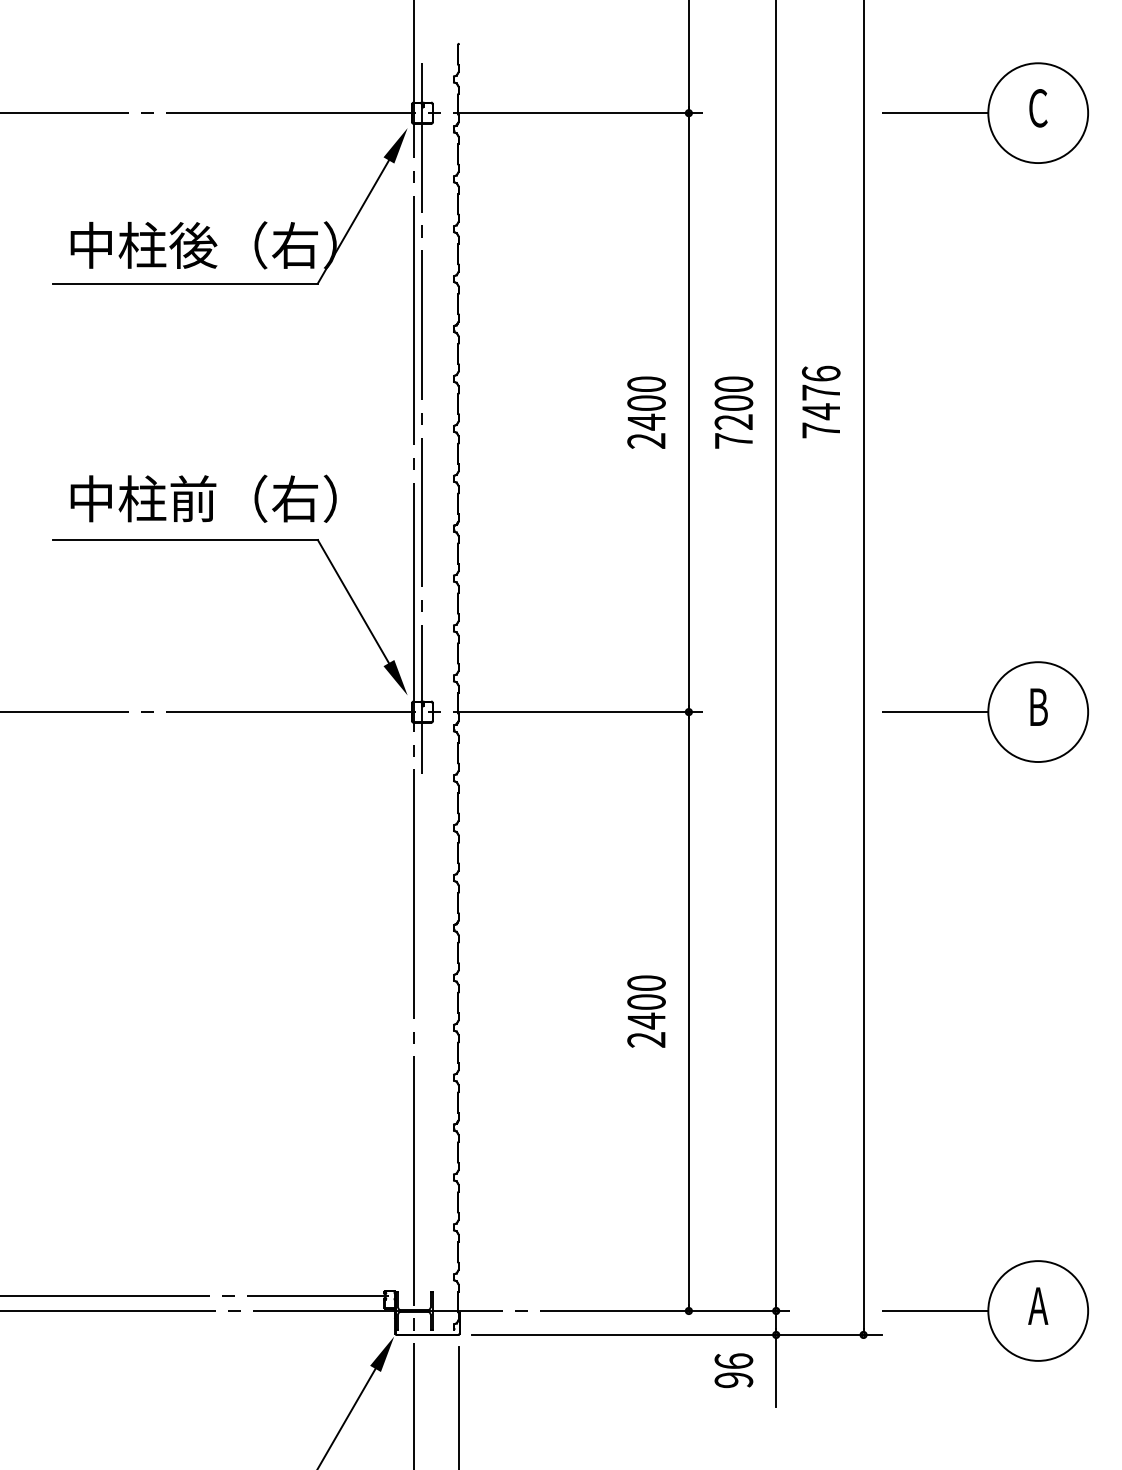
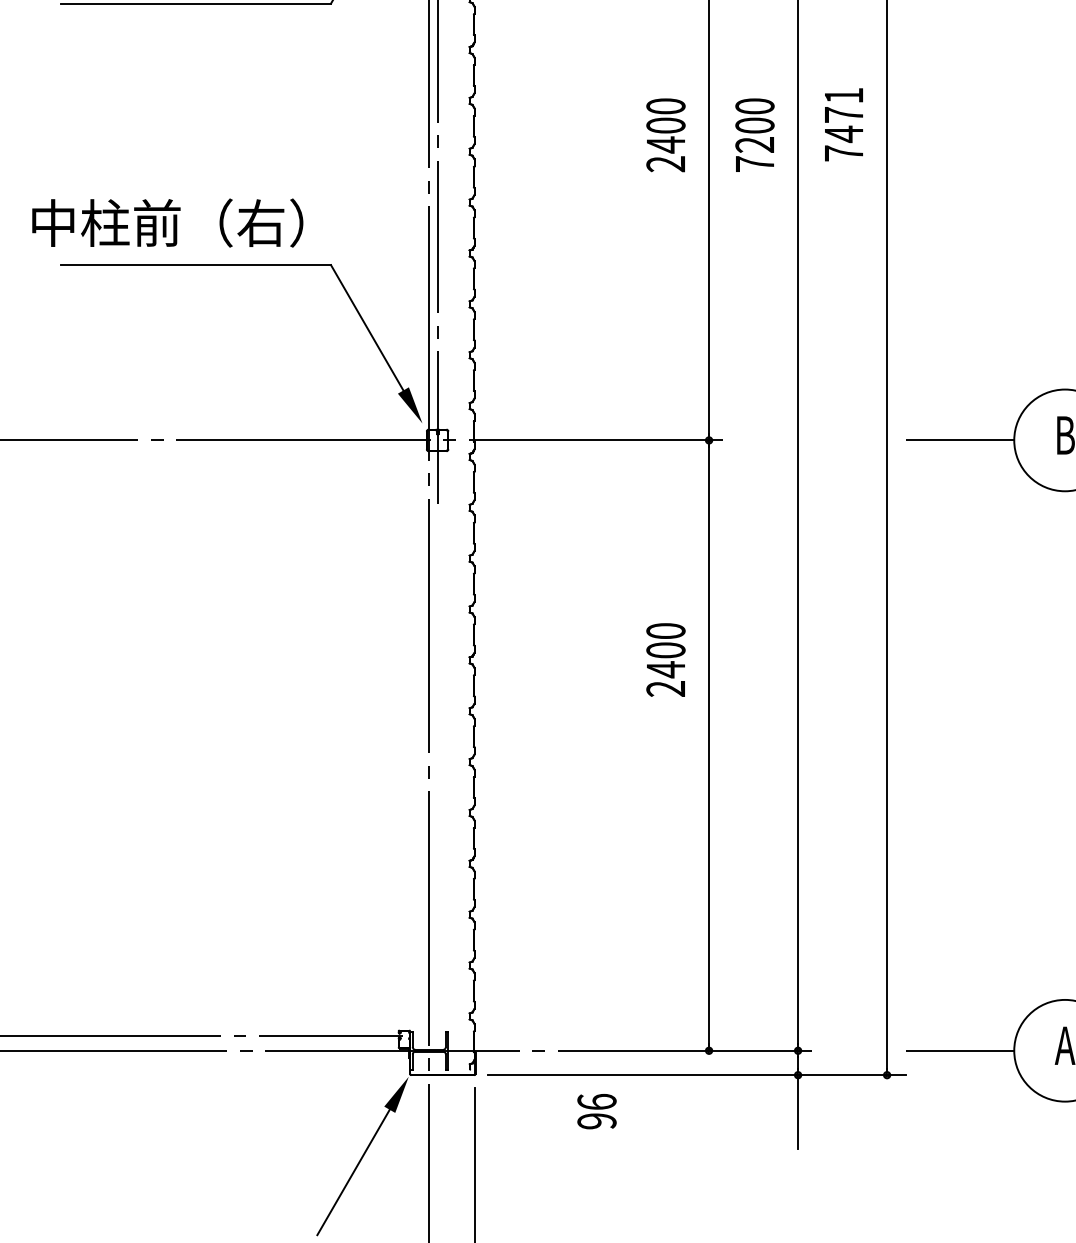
text: (821, 373) -> (844, 95), 7476 -> 7471
text: (203, 498) -> (167, 222), moved
text: (646, 1011) -> (665, 659), moved
text: (733, 1370) -> (596, 1111), moved

